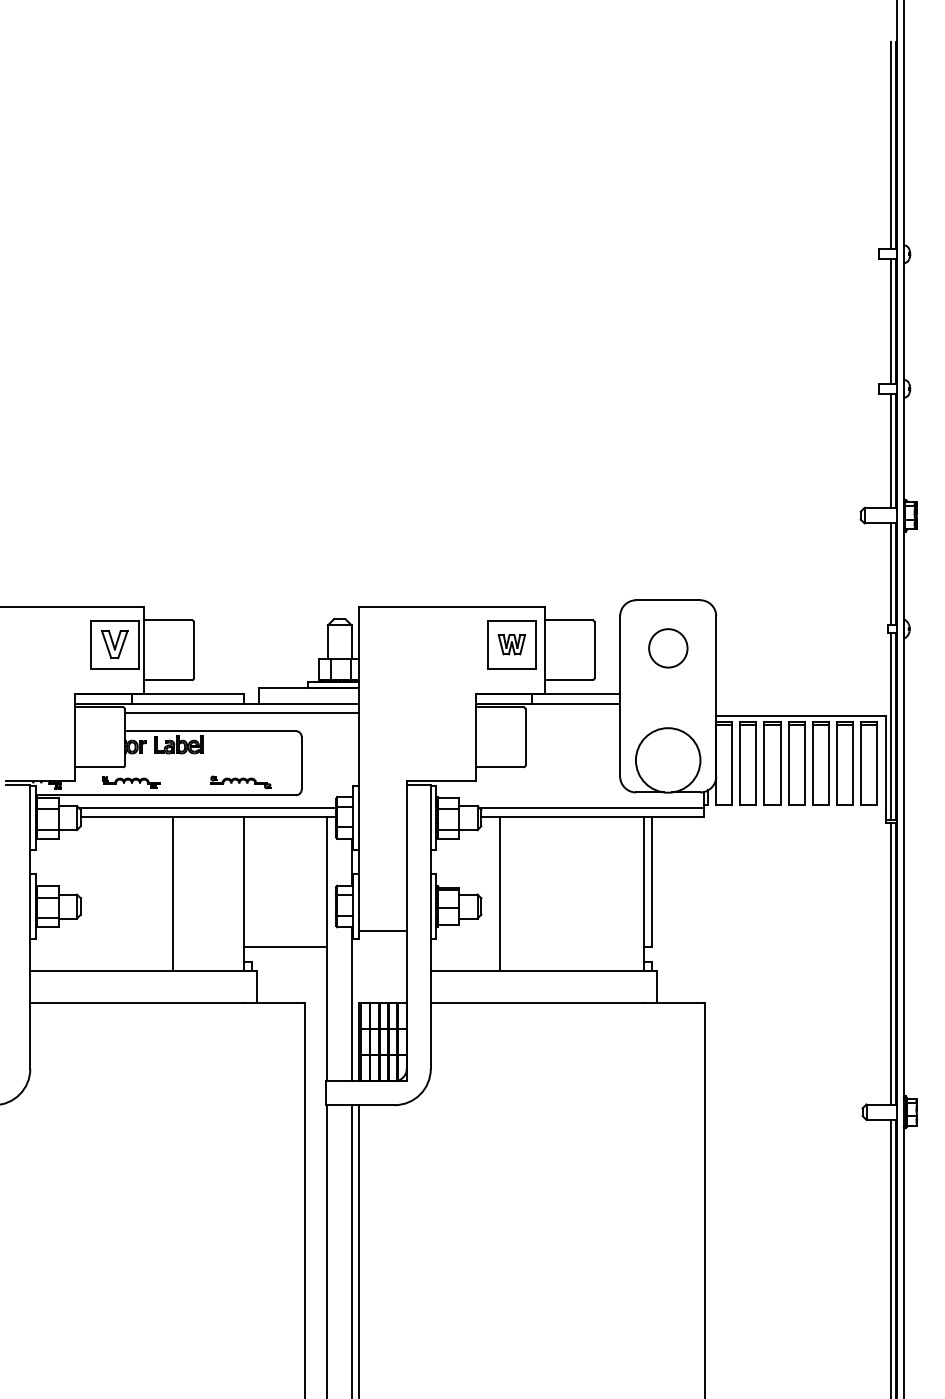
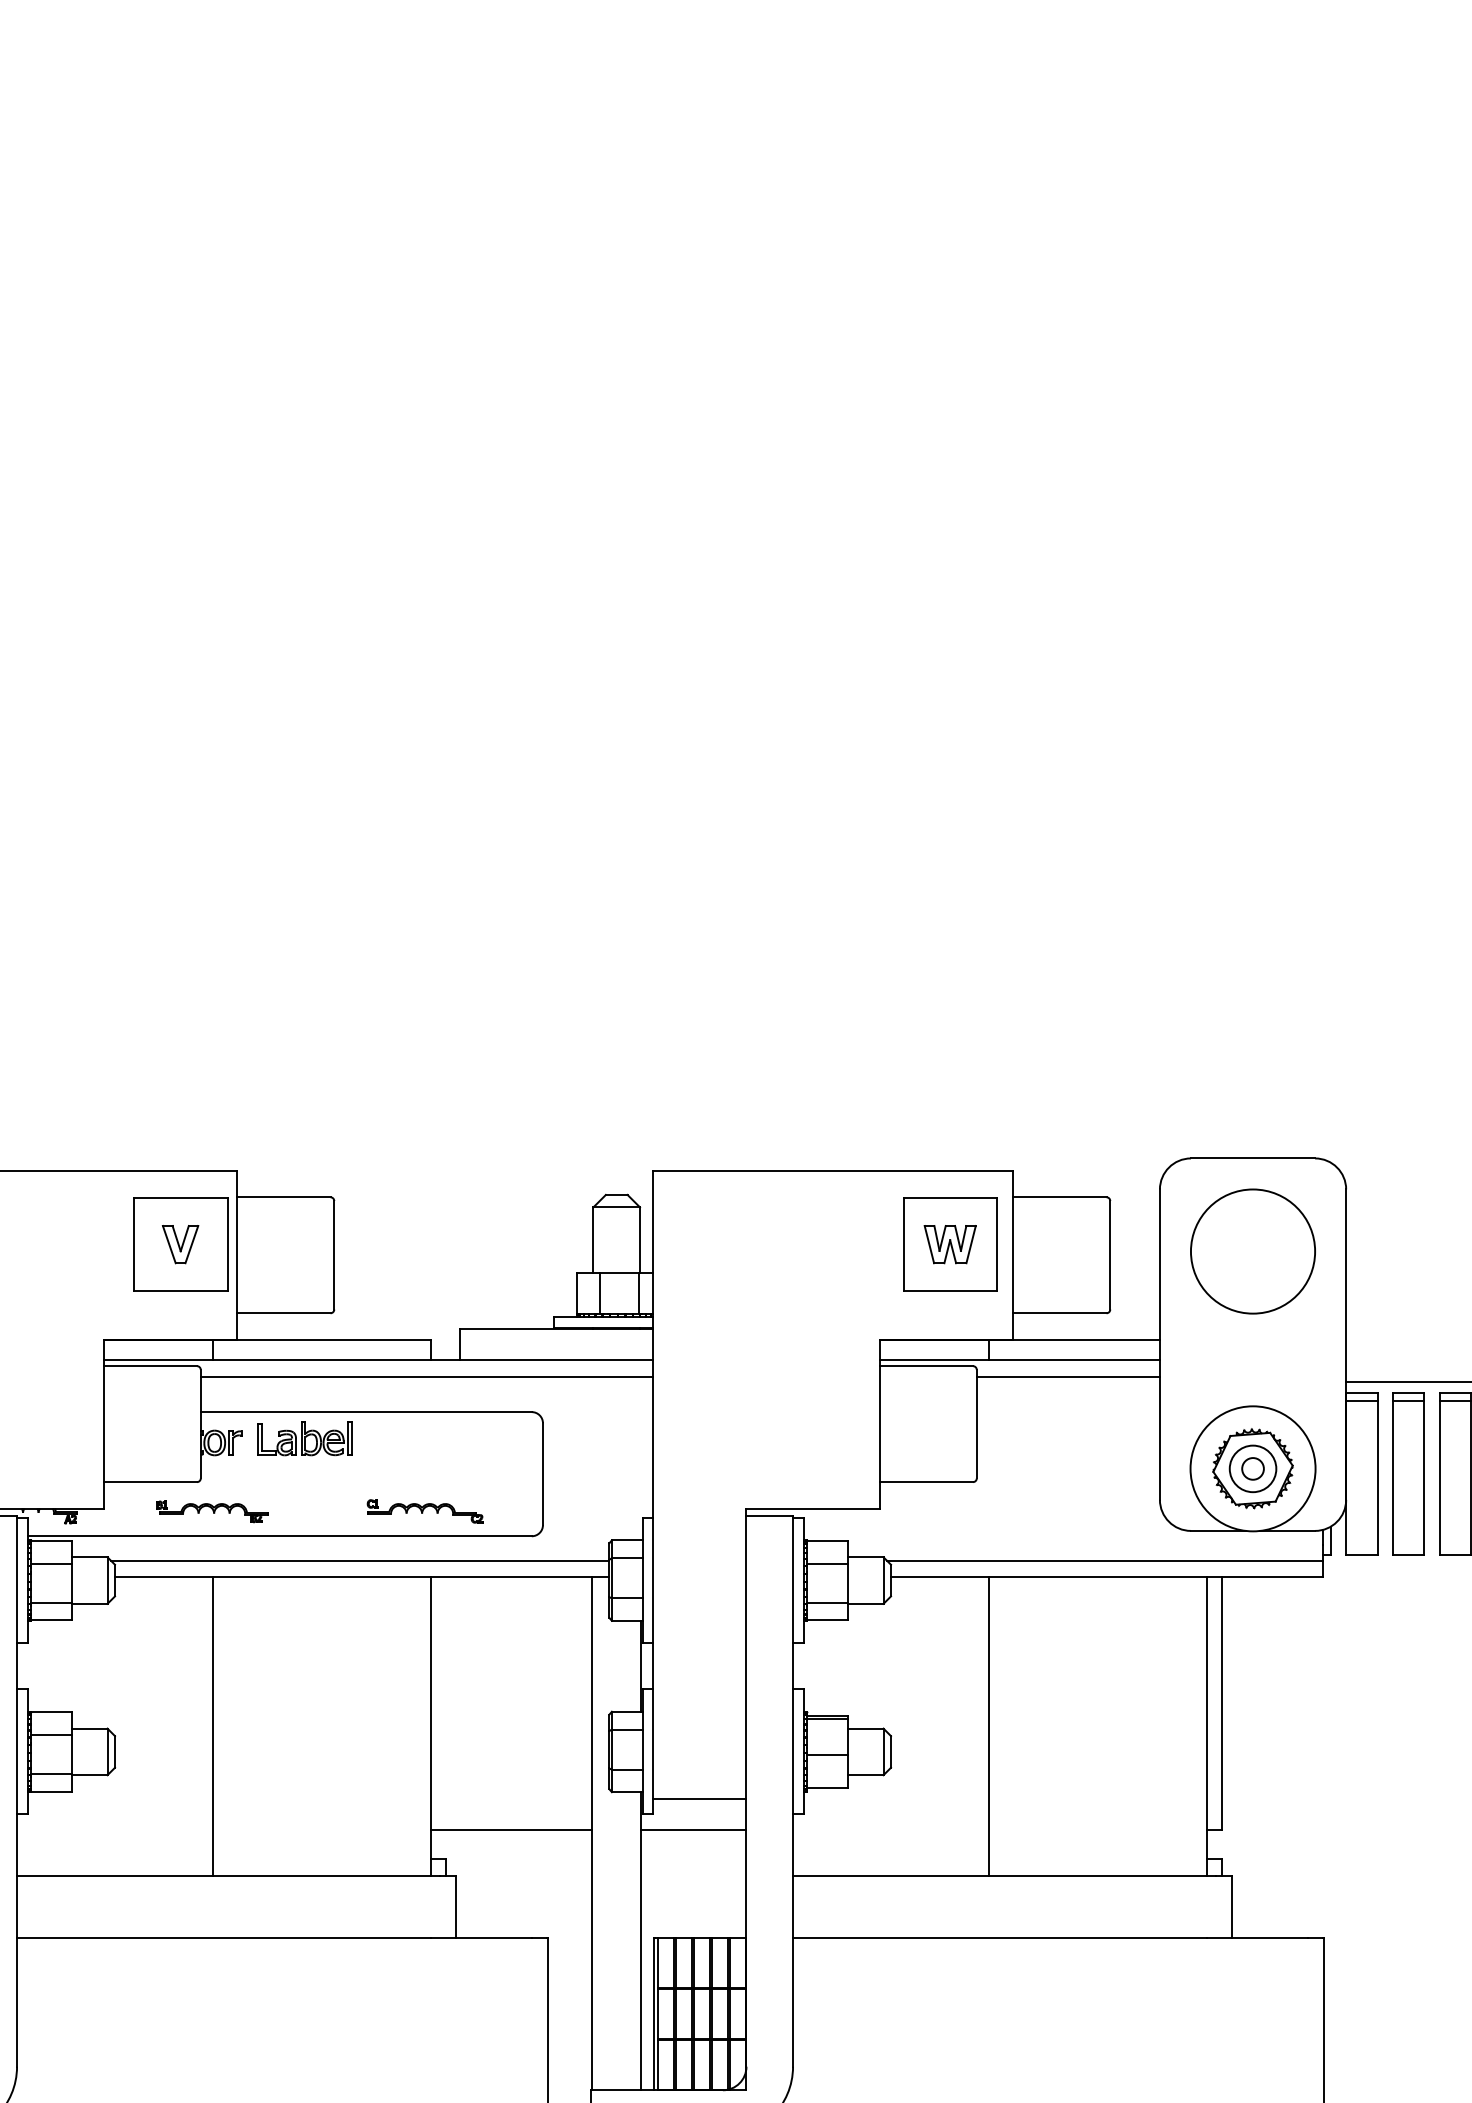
part: (114, 644) -> (180, 1244), size x0.71
circle: (668, 648) -> (1253, 1251), size x1.67
line: (572, 712) -> (1067, 1375), added
part: (667, 760) -> (1251, 1468), added
line: (172, 893) -> (213, 1726), moved
line: (500, 893) -> (990, 1726), moved
line: (379, 946) -> (693, 1829), added

